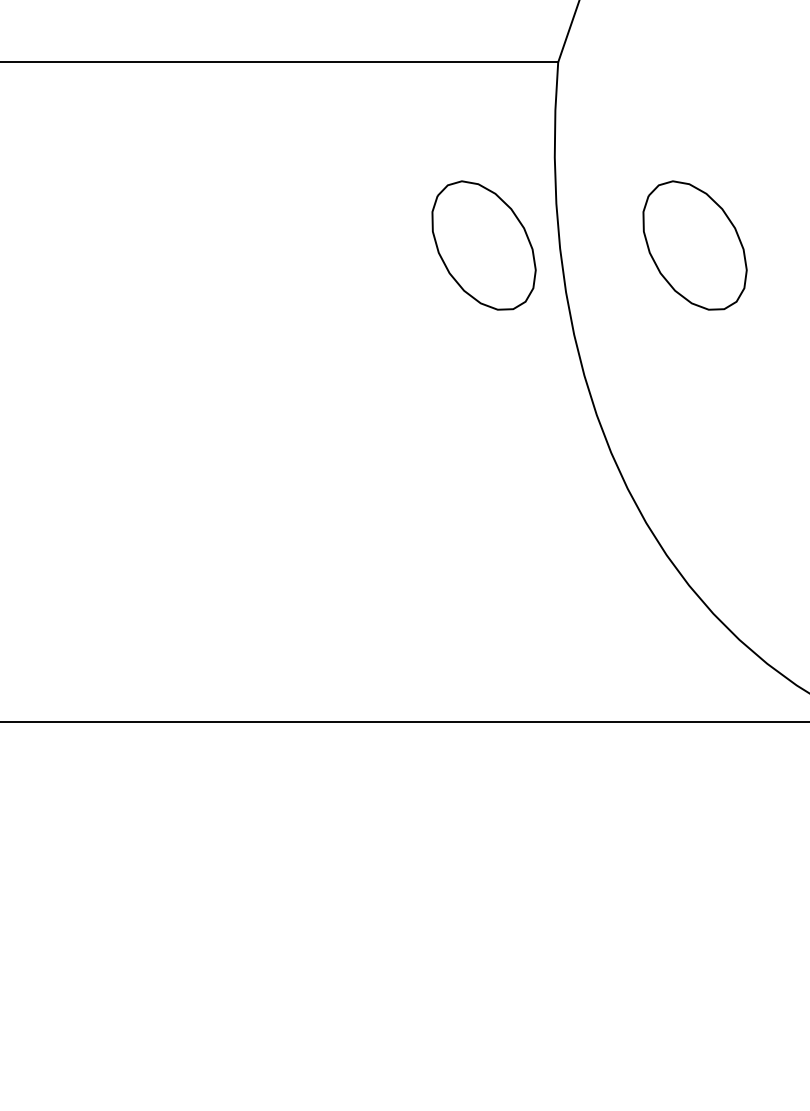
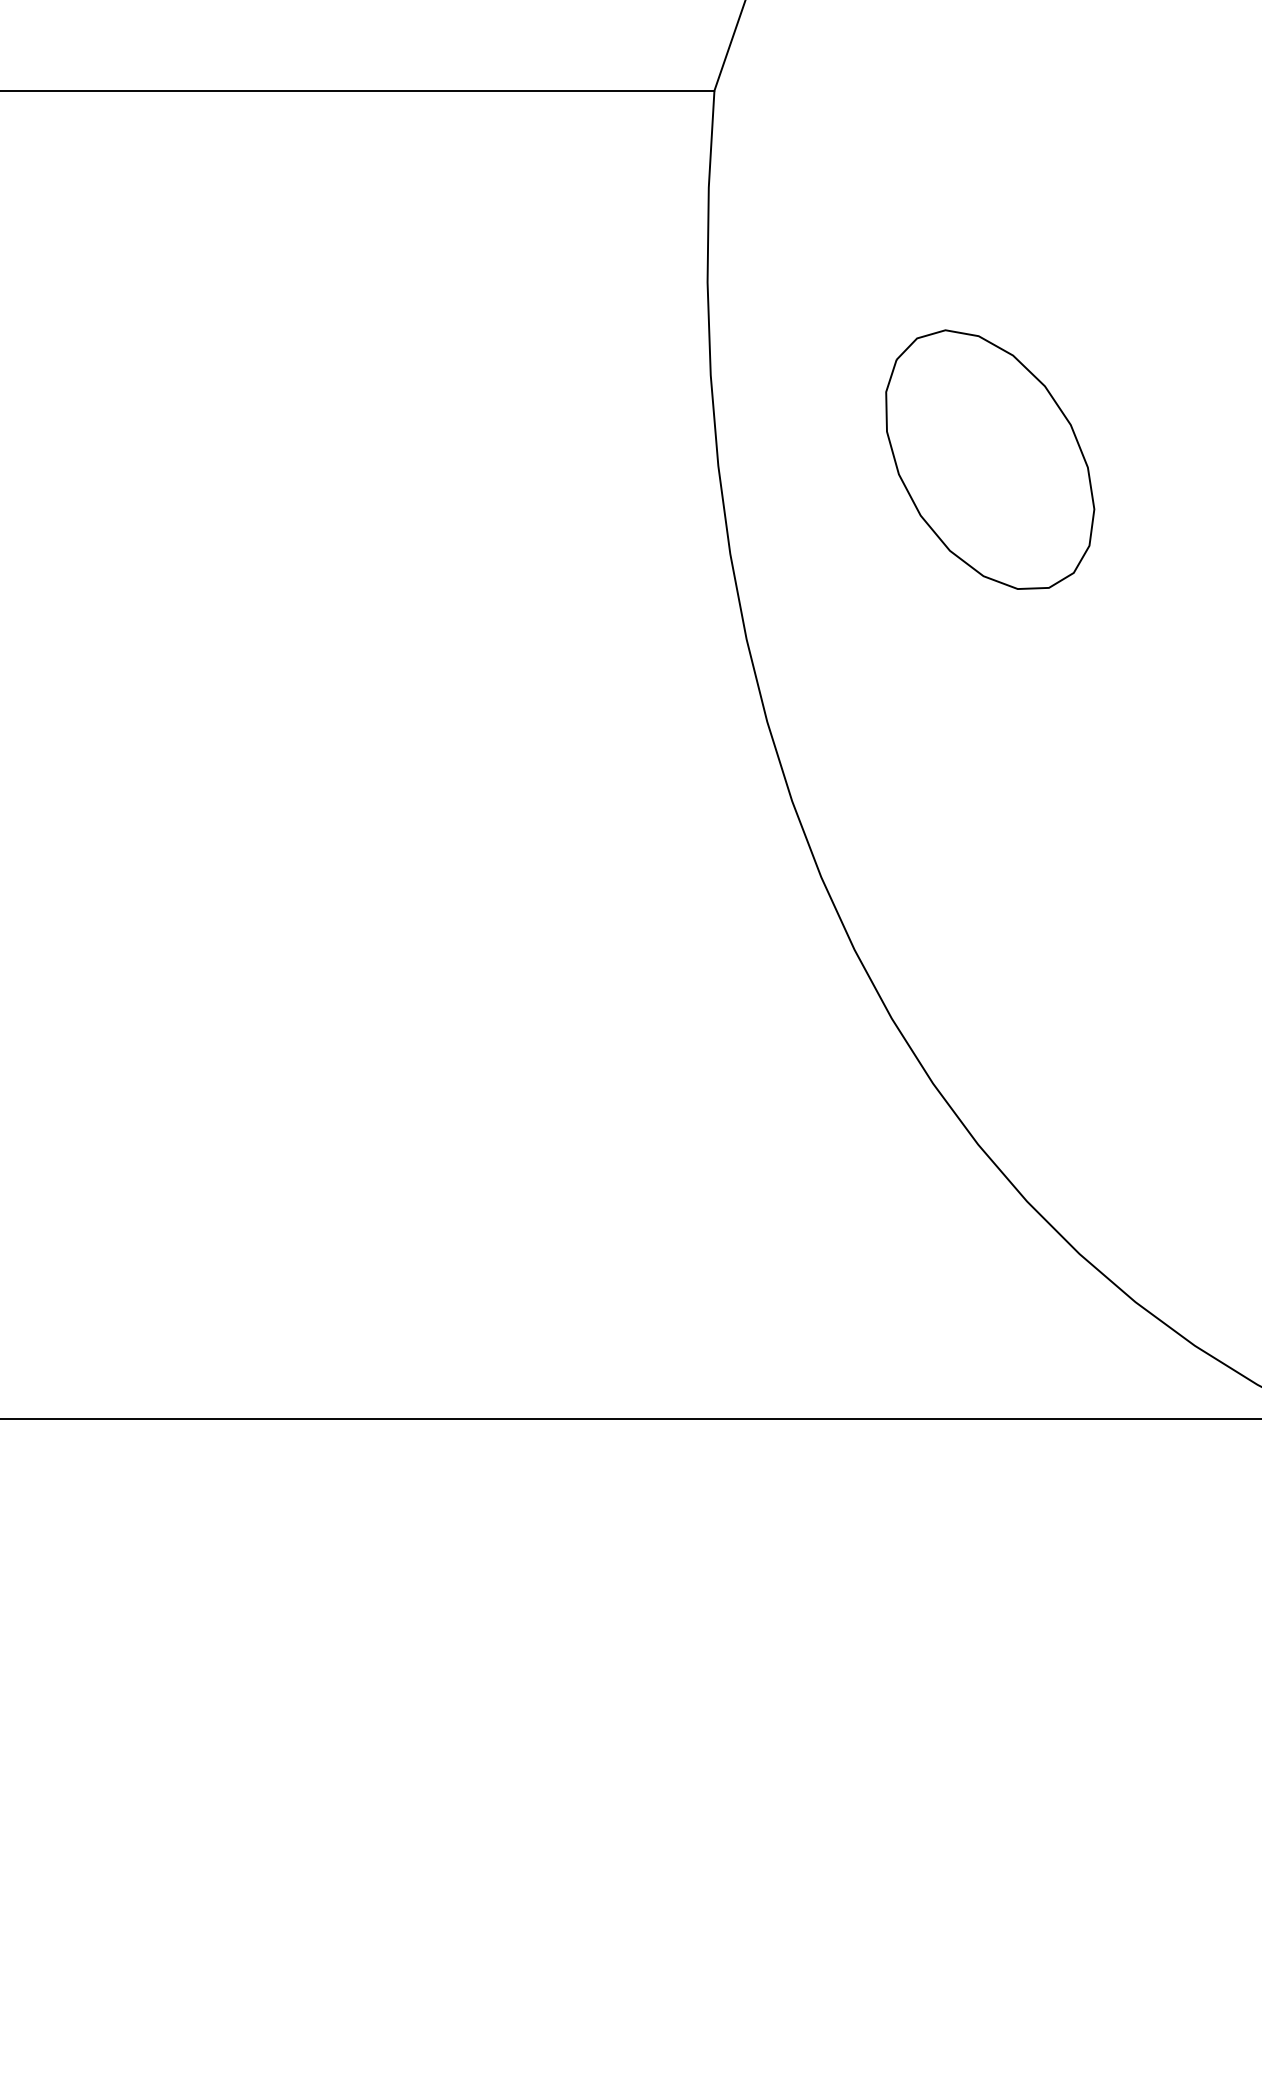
part: (483, 245) -> (563, 459), removed

